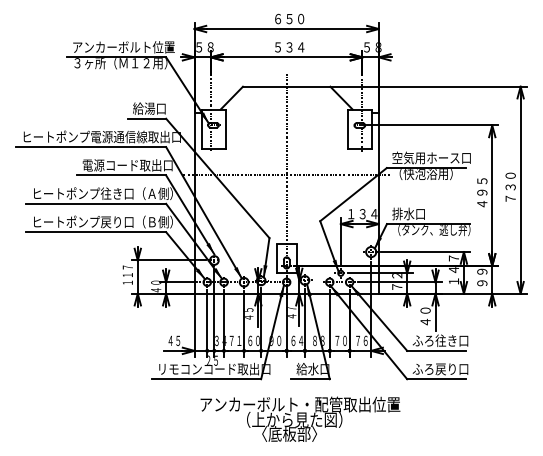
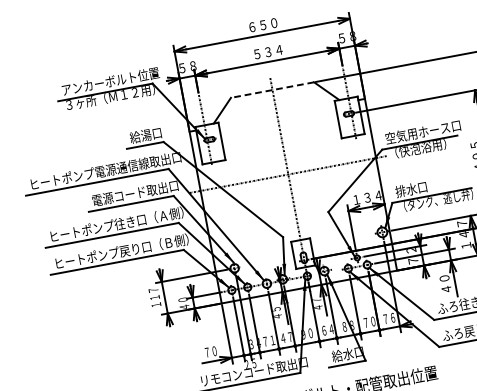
line: (286, 86) -> (272, 89), solid -> dashed
text: (174, 340) -> (210, 351), ４５ -> ７０
text: (253, 340) -> (286, 337), ６０ -> ４７

